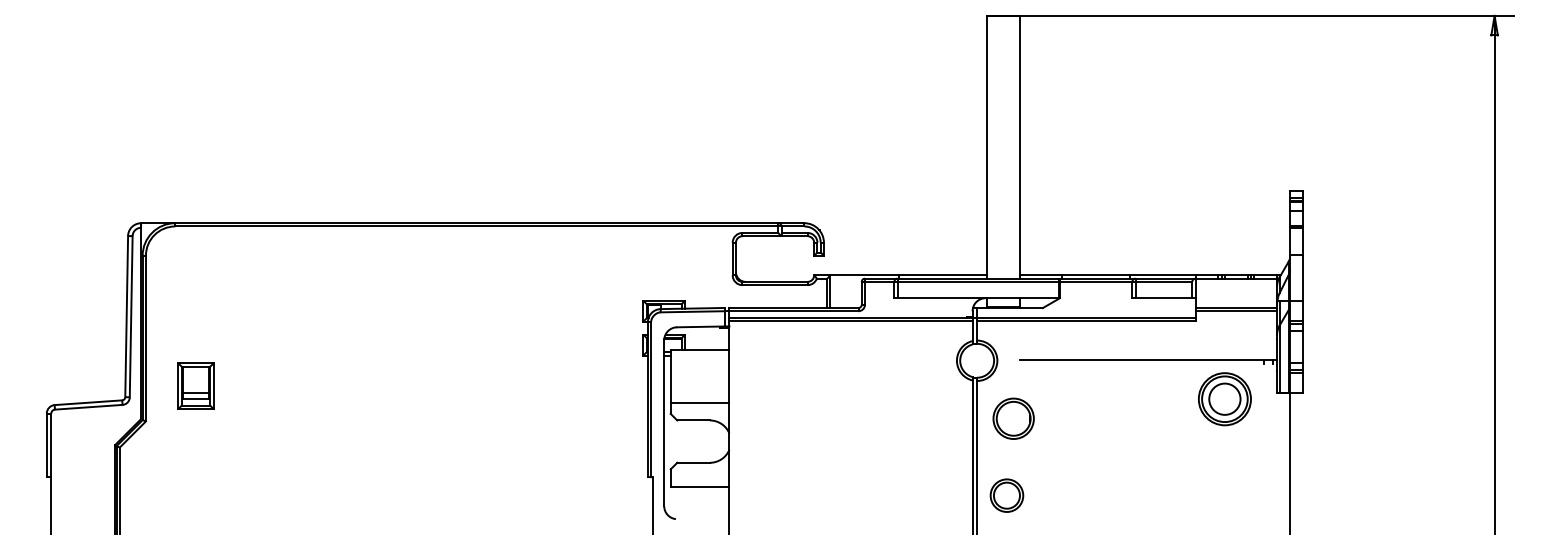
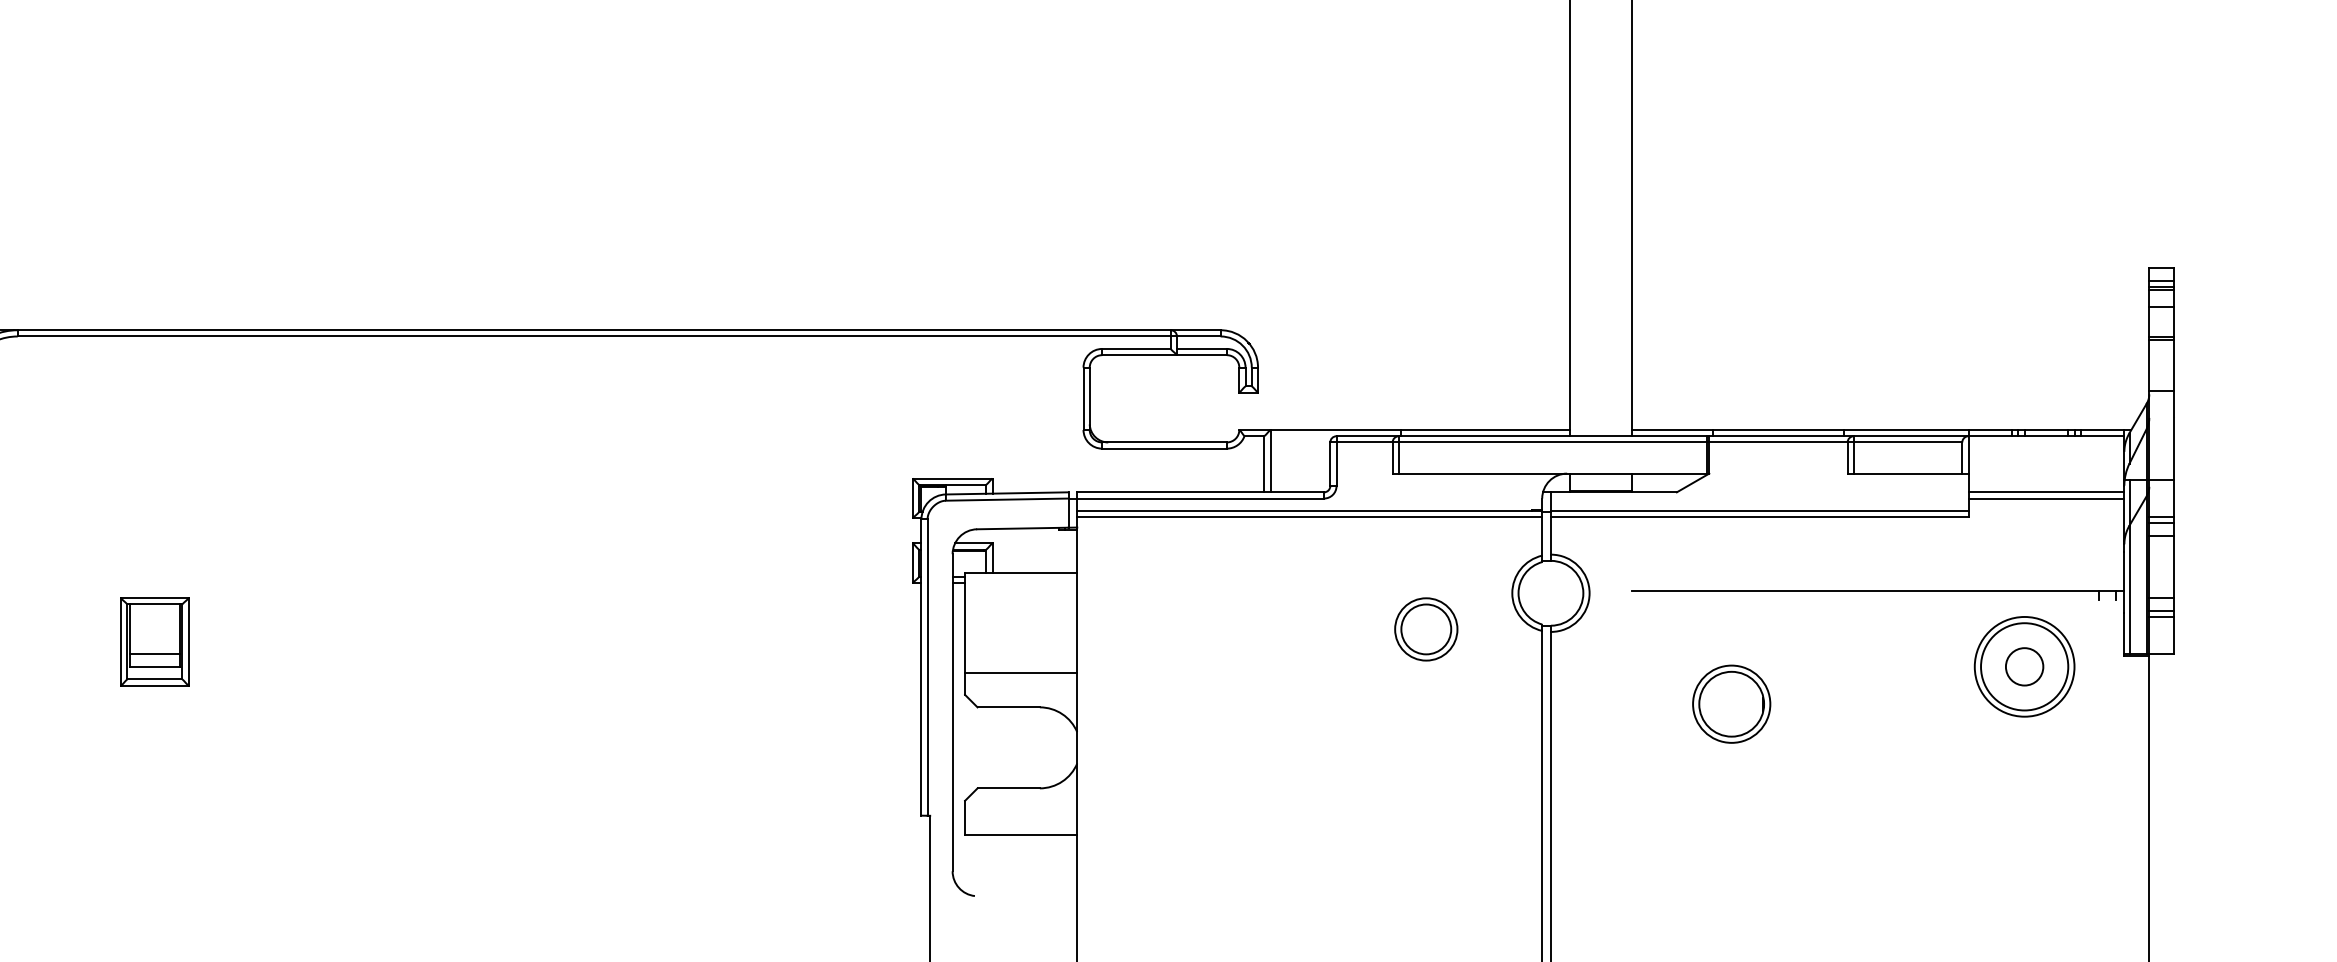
part: (195, 385) -> (153, 640), moved
circle: (1224, 399) -> (2023, 667), size x0.62
part: (1013, 418) -> (1731, 703), moved
part: (1006, 495) -> (1425, 629), moved

